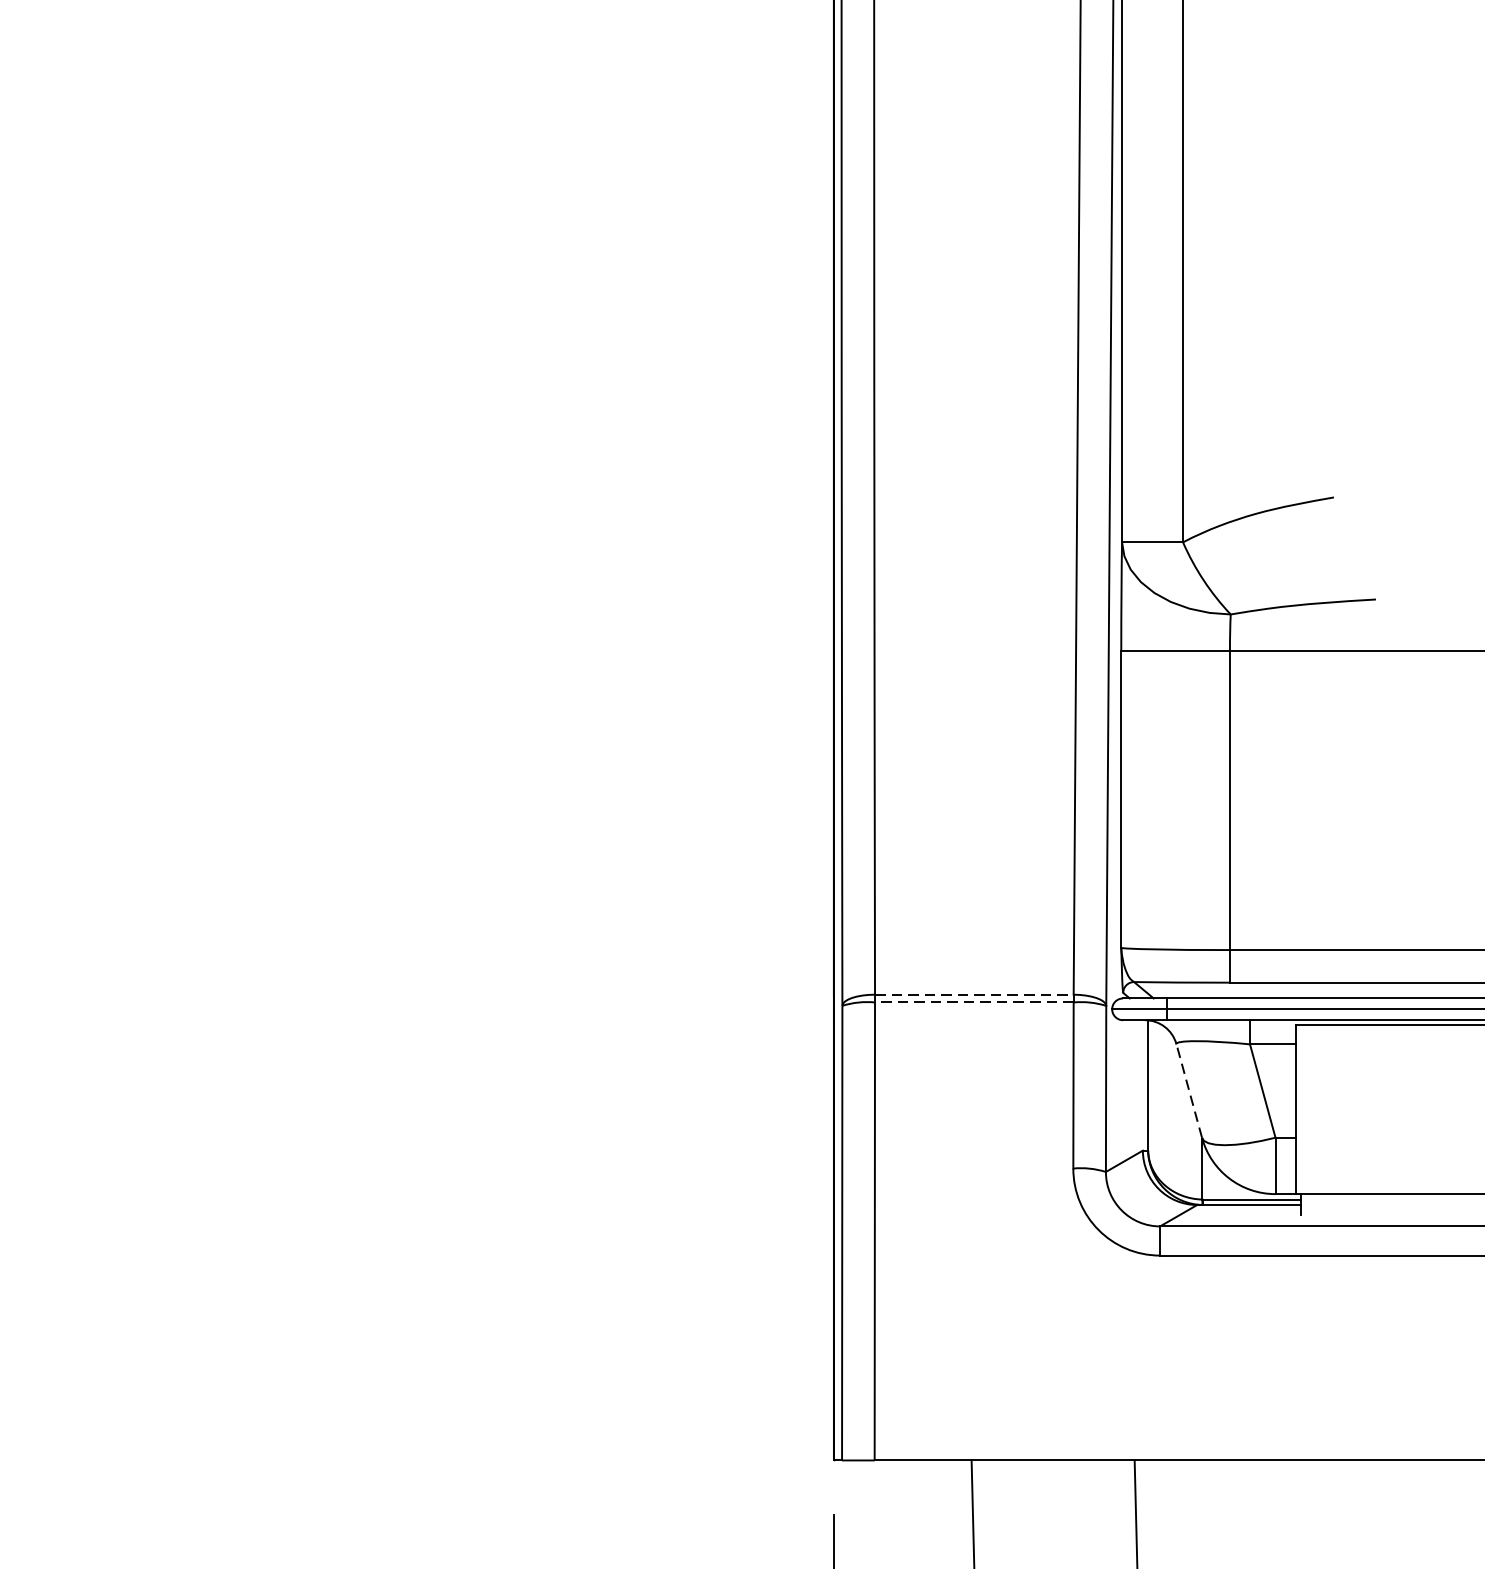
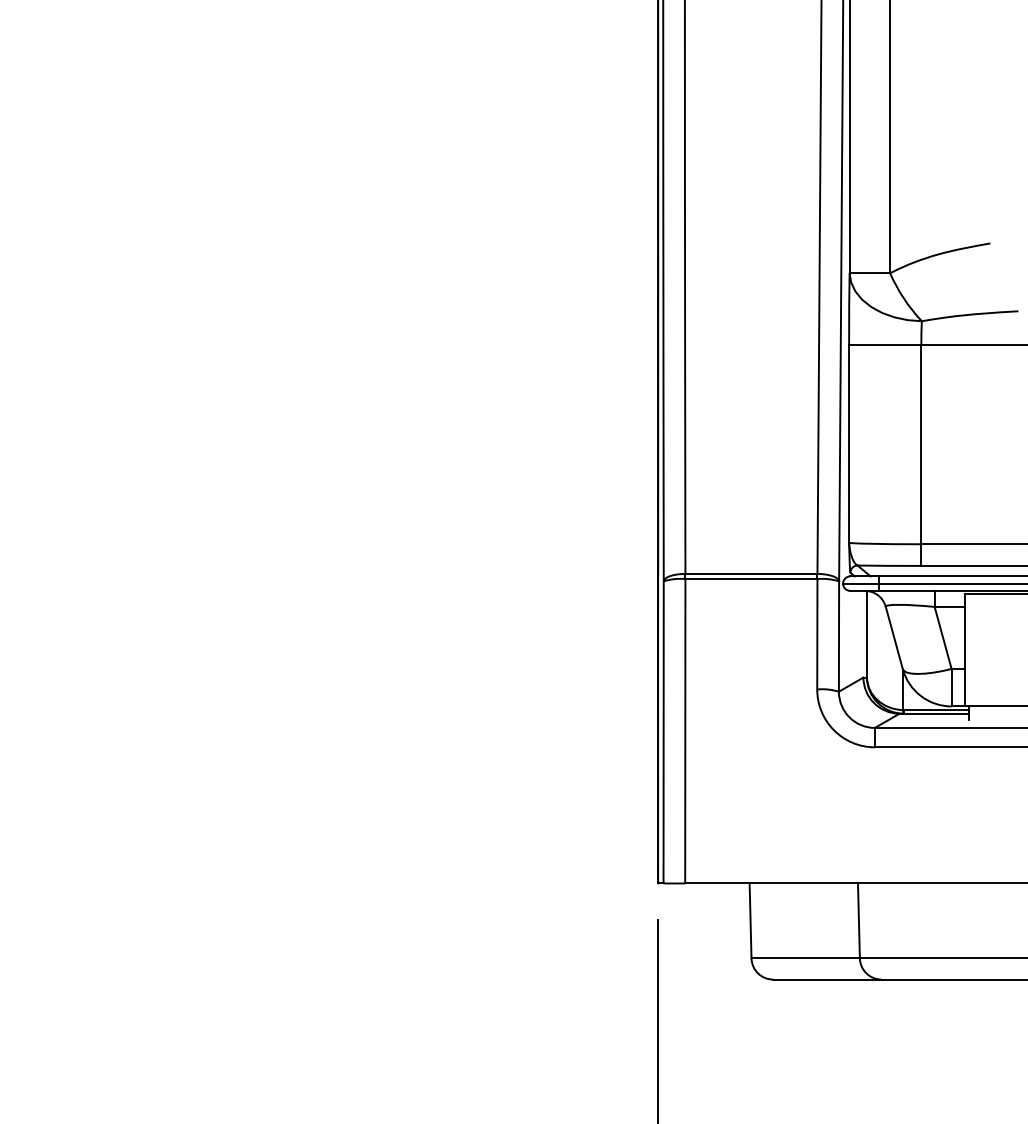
line: (974, 994) -> (751, 573), dashed -> solid
line: (972, 1003) -> (750, 579), dashed -> solid
line: (1189, 1090) -> (894, 637), dashed -> solid

